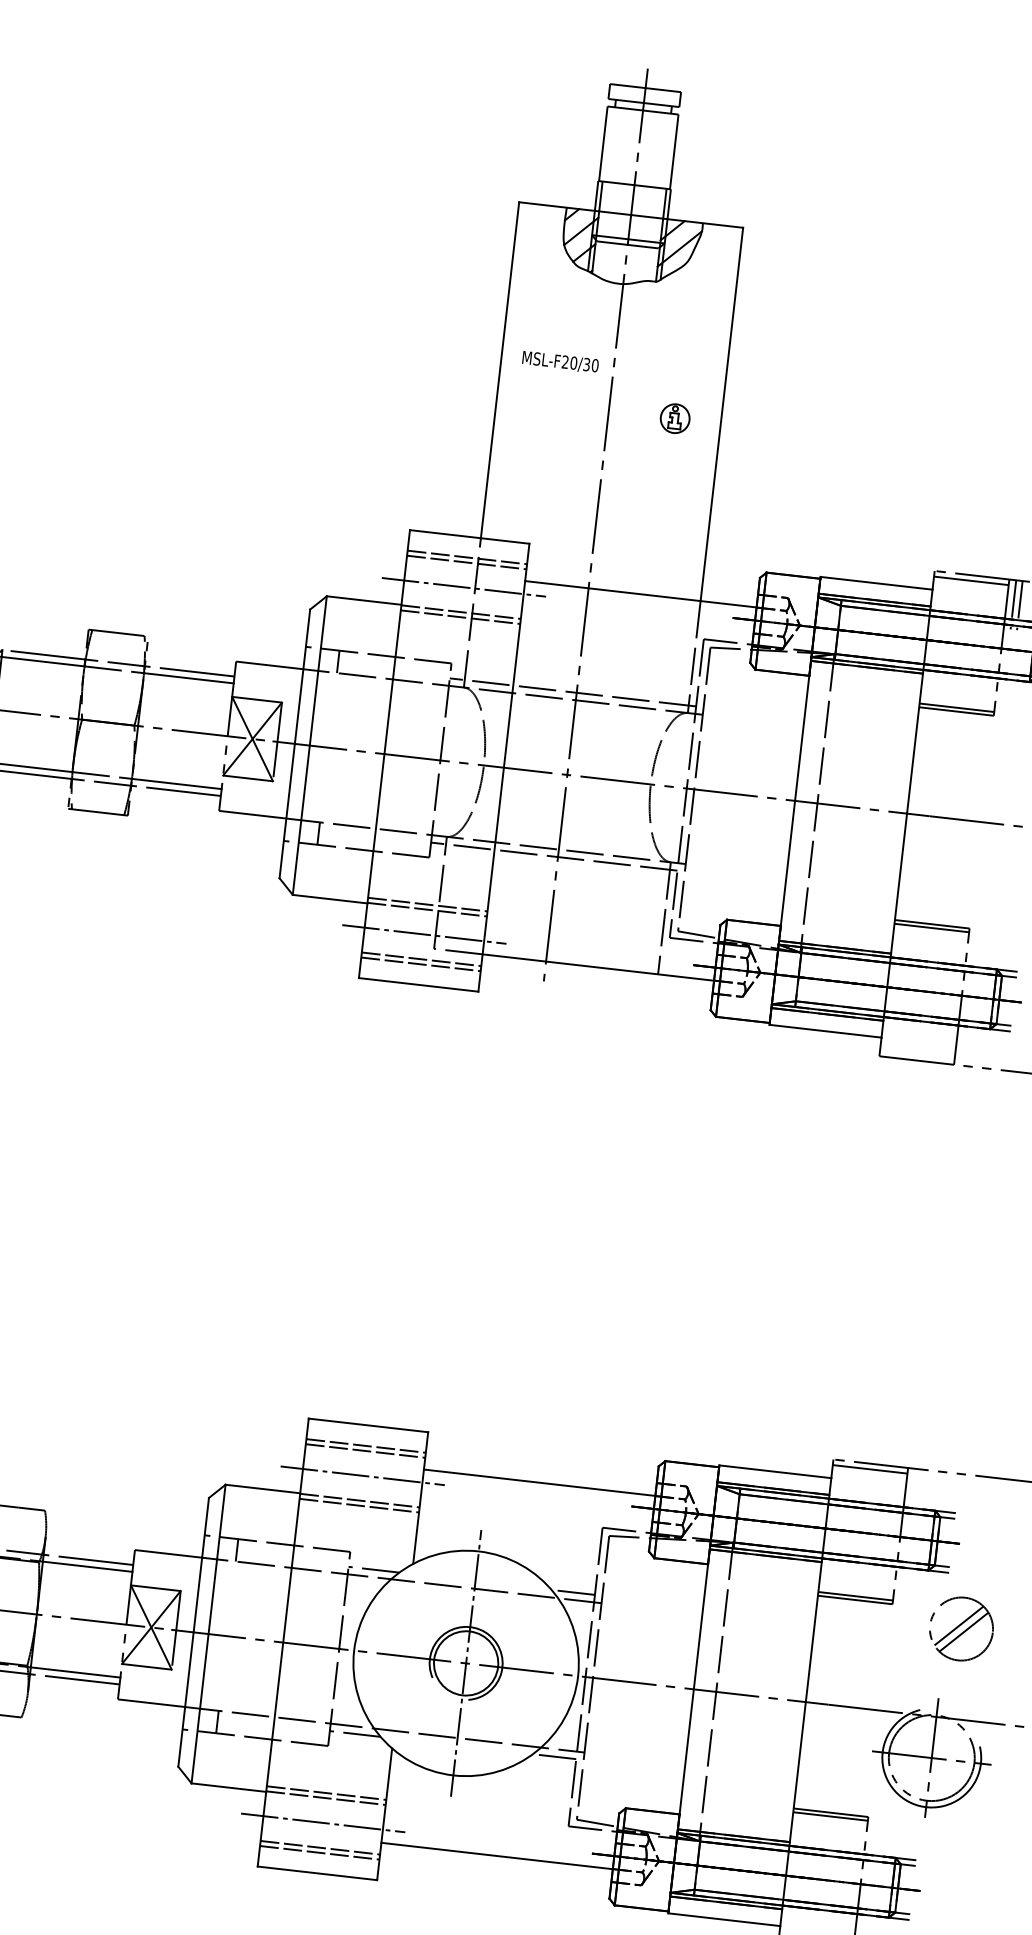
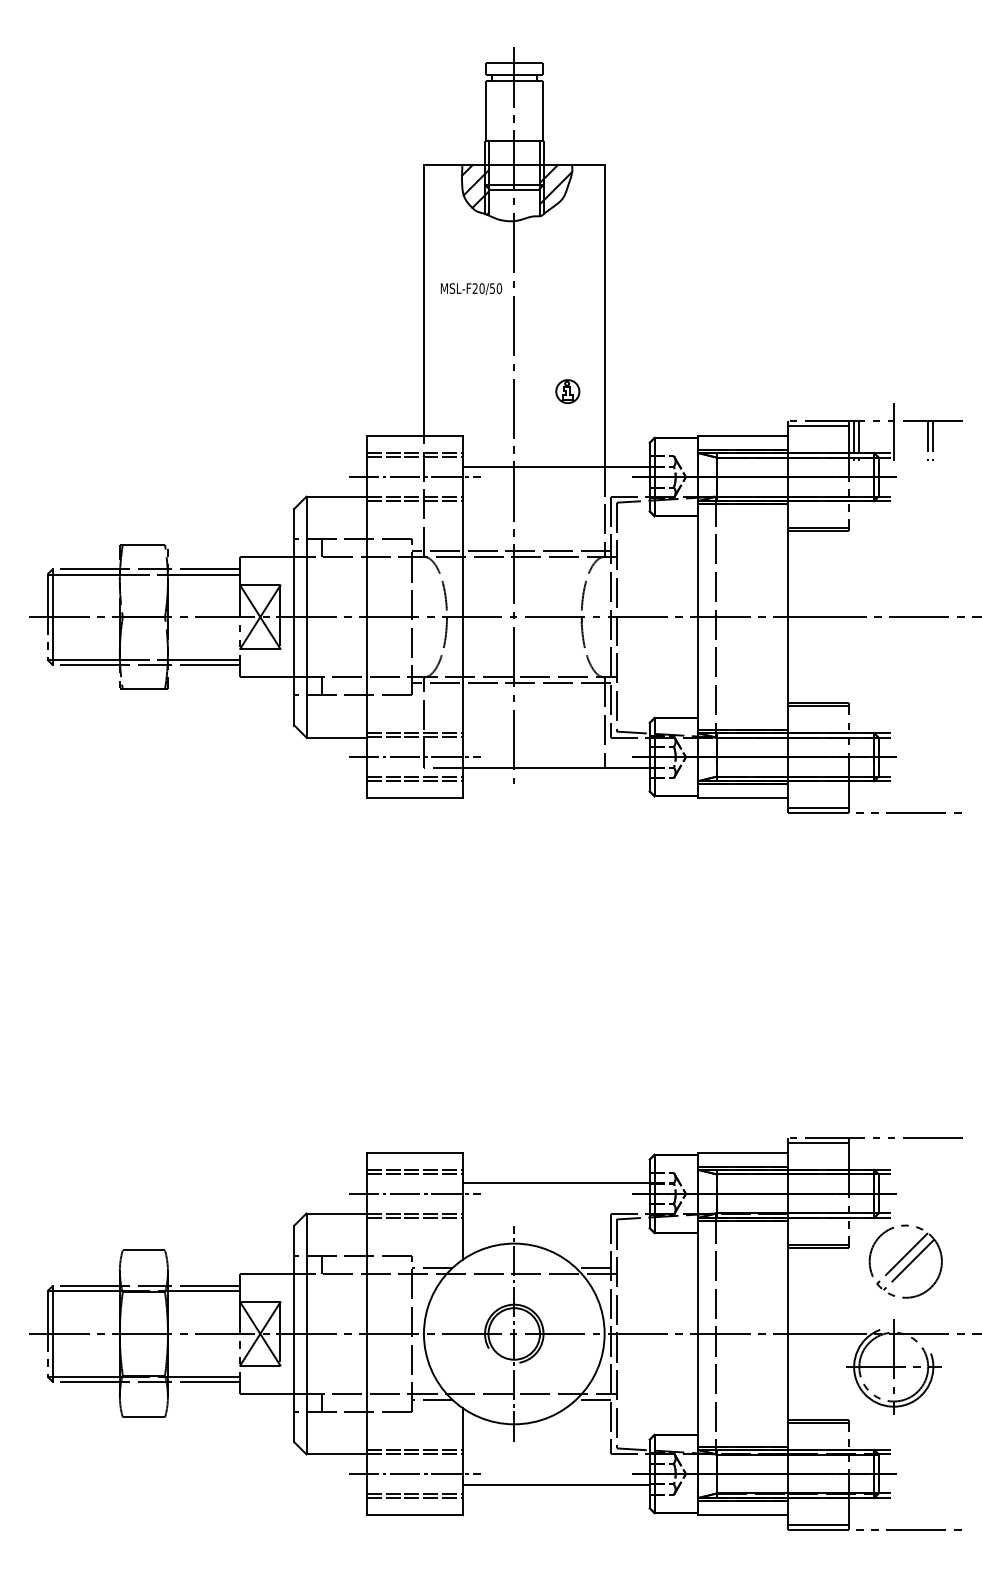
text: (586, 363) -> (492, 287), MSL-F20/30 -> MSL-F20/50
part: (674, 418) -> (567, 391), moved
line: (917, 1055) -> (818, 808), added
part: (961, 1628) -> (905, 1261), size x1.43

